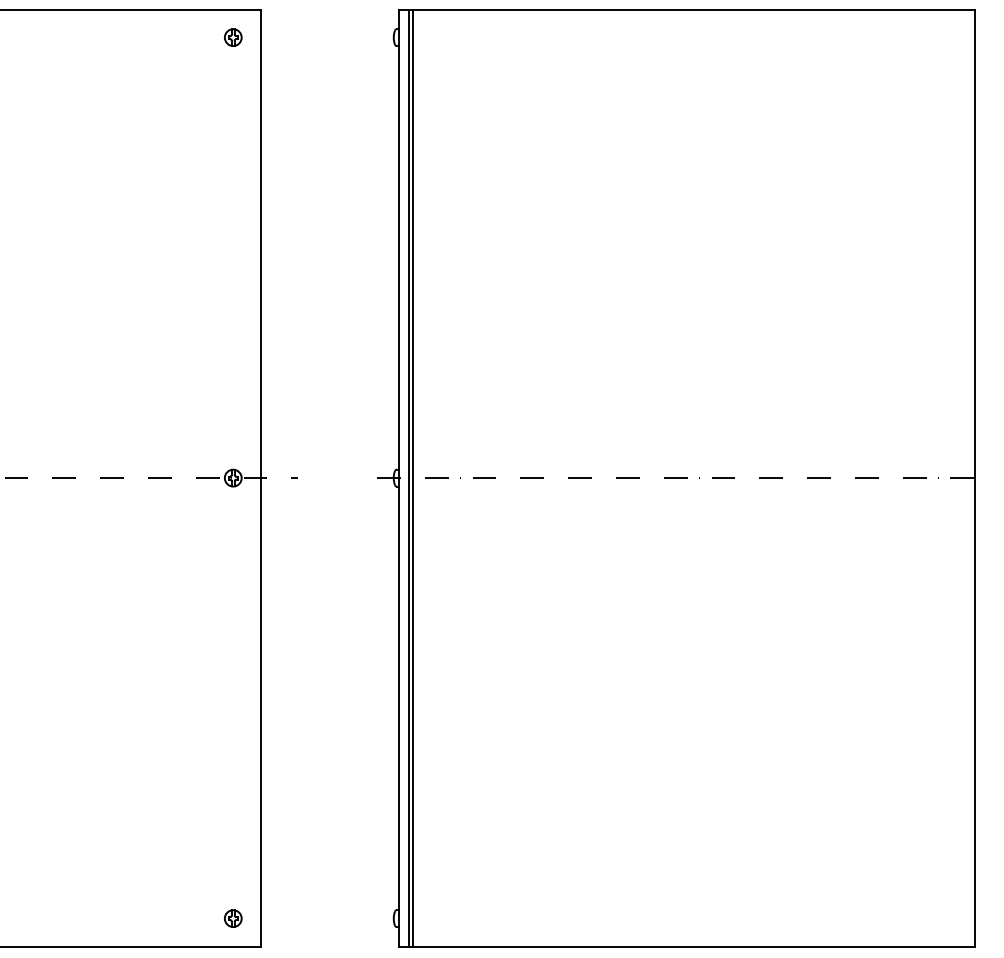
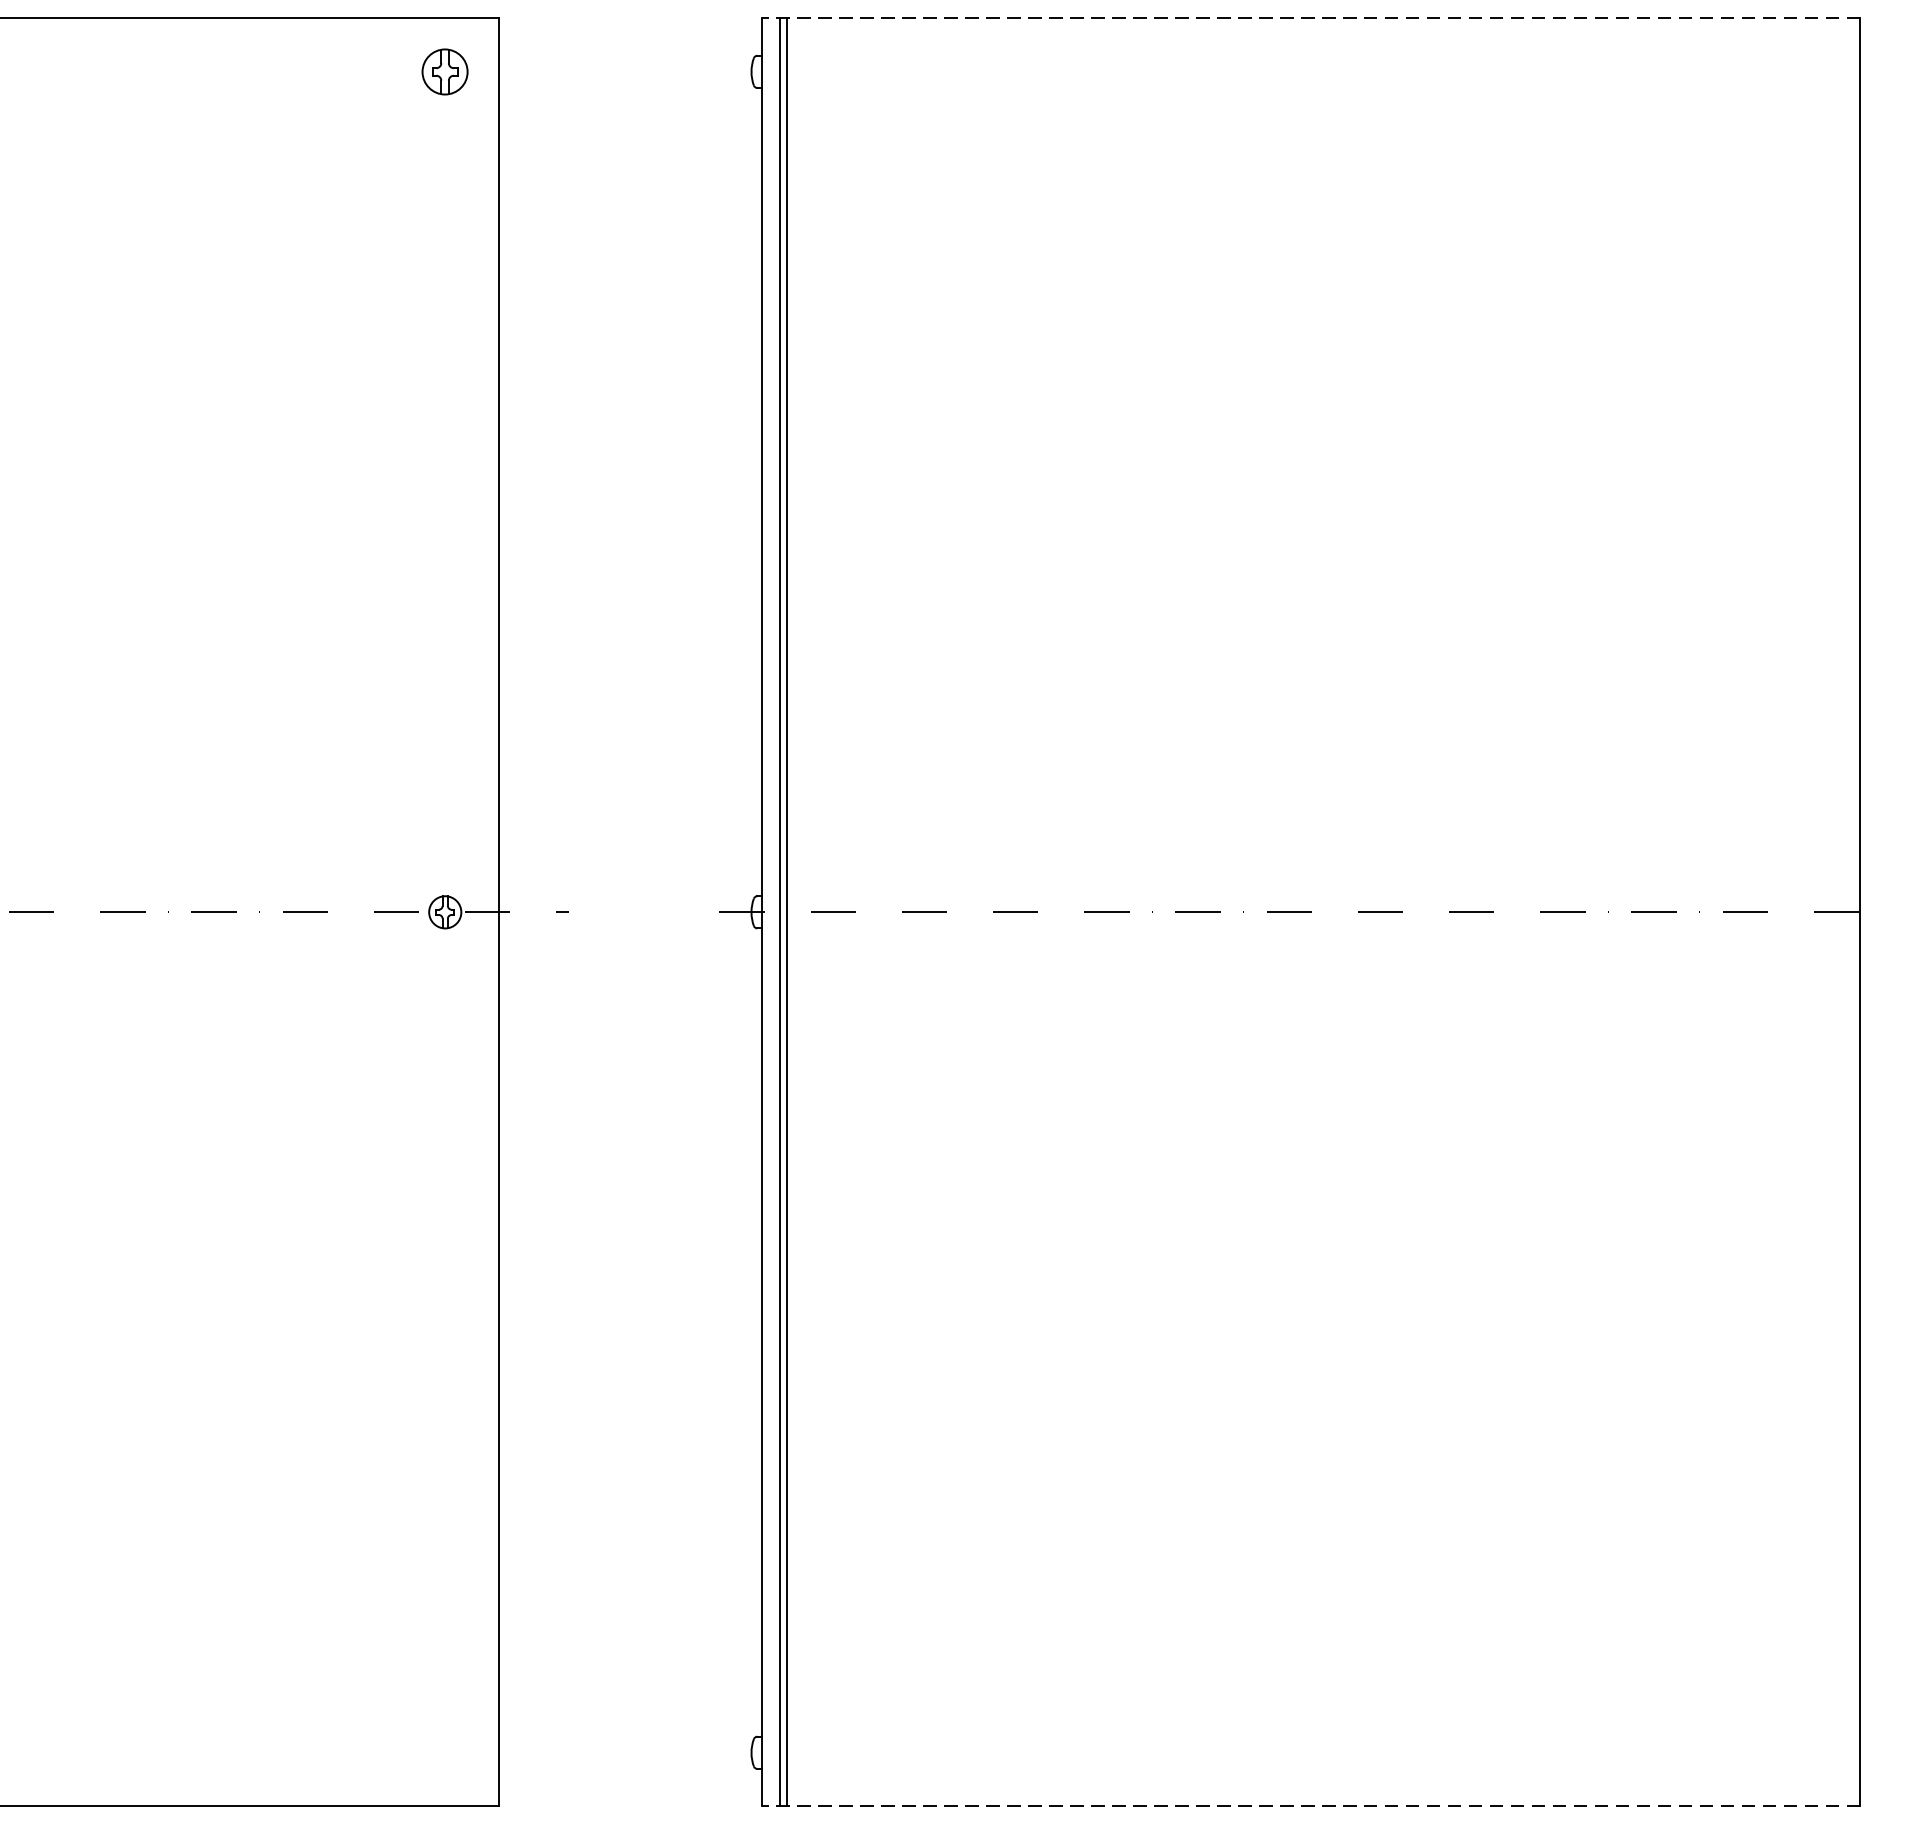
line: (687, 9) -> (1311, 18), solid -> dashed
part: (233, 37) -> (445, 71), size x1.4
part: (233, 918) -> (445, 1752), removed
line: (687, 946) -> (1311, 1805), solid -> dashed

